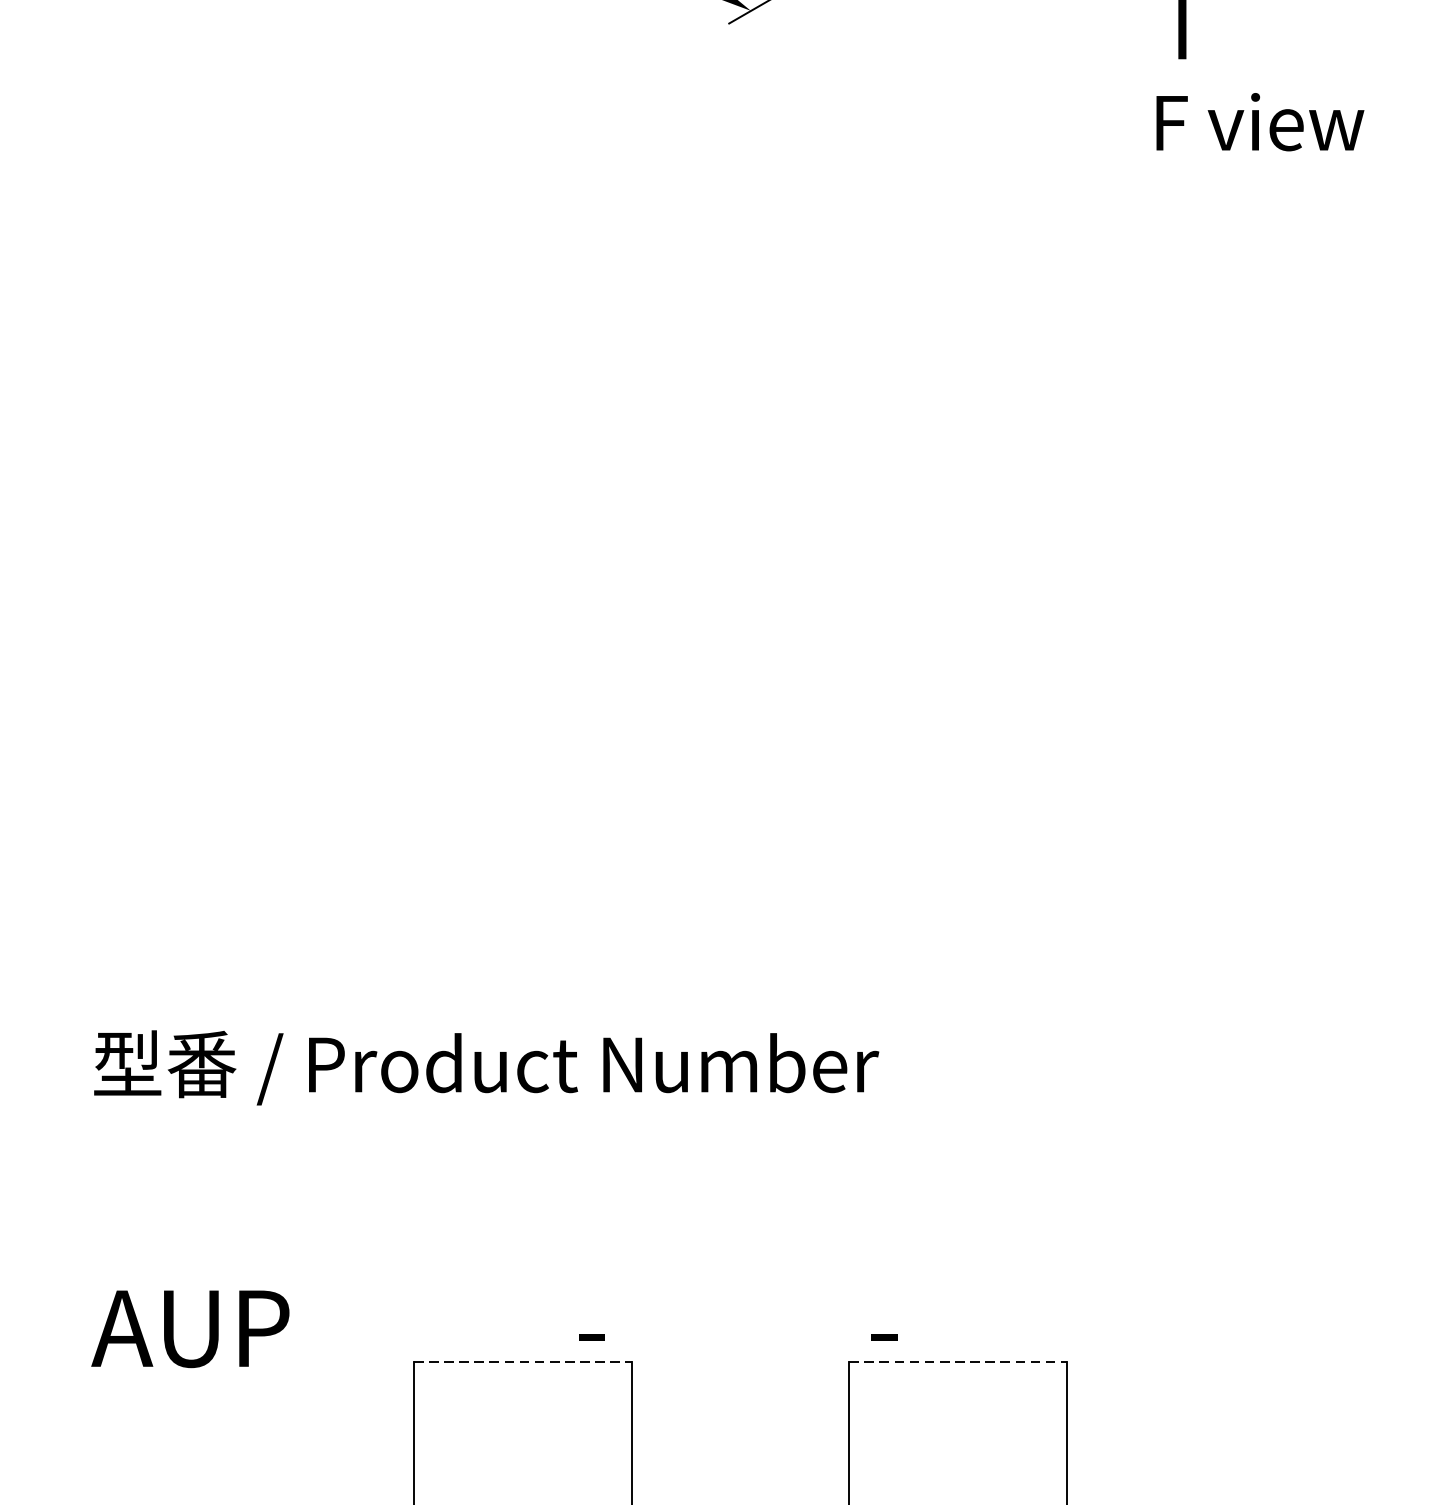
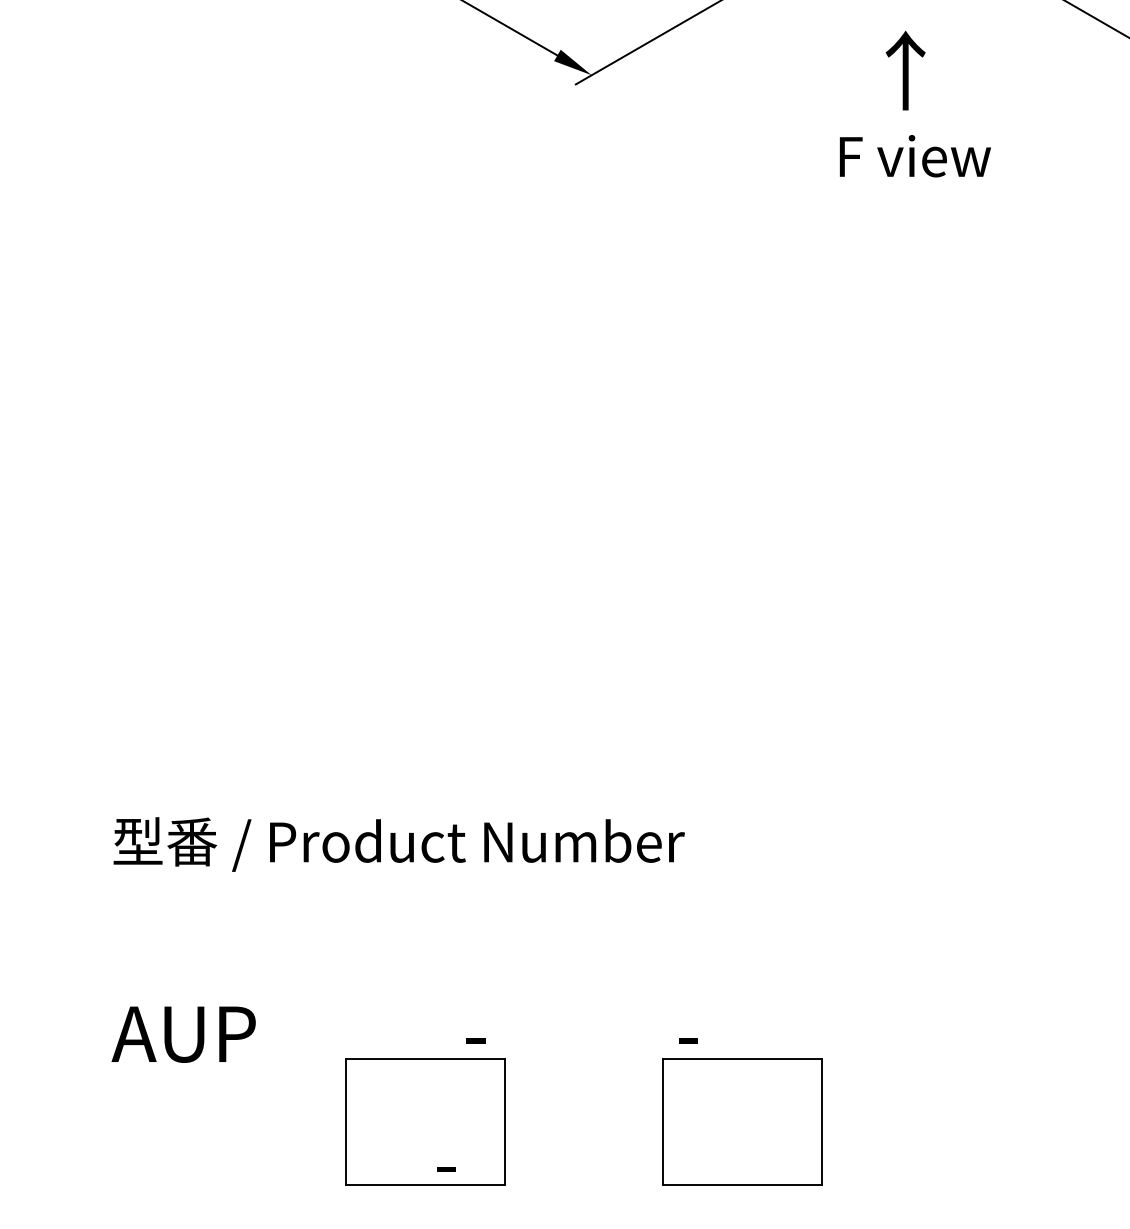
text: (1260, 122) -> (915, 156), moved
line: (523, 1361) -> (426, 1058), dashed -> solid
line: (958, 1361) -> (742, 1058), dashed -> solid

